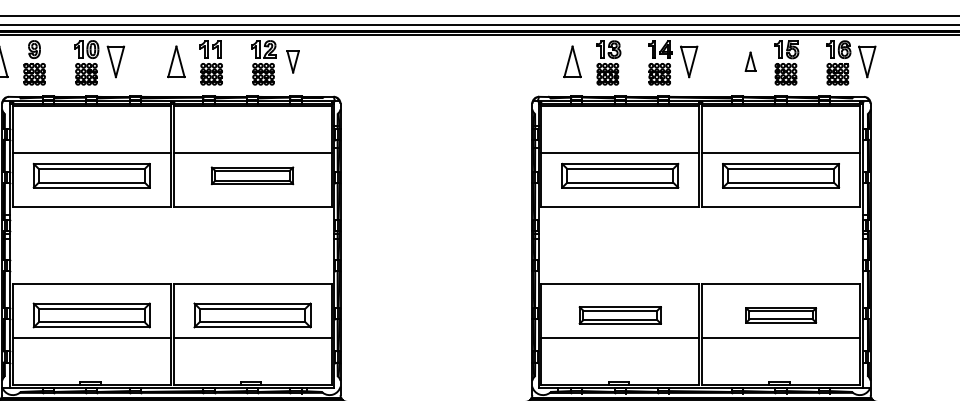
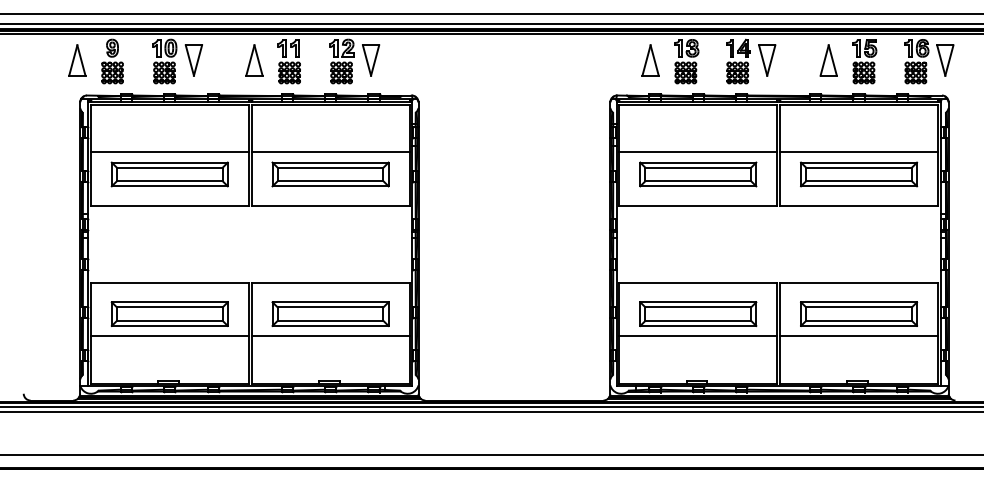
part: (293, 61) -> (371, 60), size x1.43
part: (750, 61) -> (828, 60), size x1.67
part: (252, 175) -> (330, 174), size x1.43
part: (620, 314) -> (698, 313), size x1.43
part: (781, 314) -> (859, 313), size x1.67

